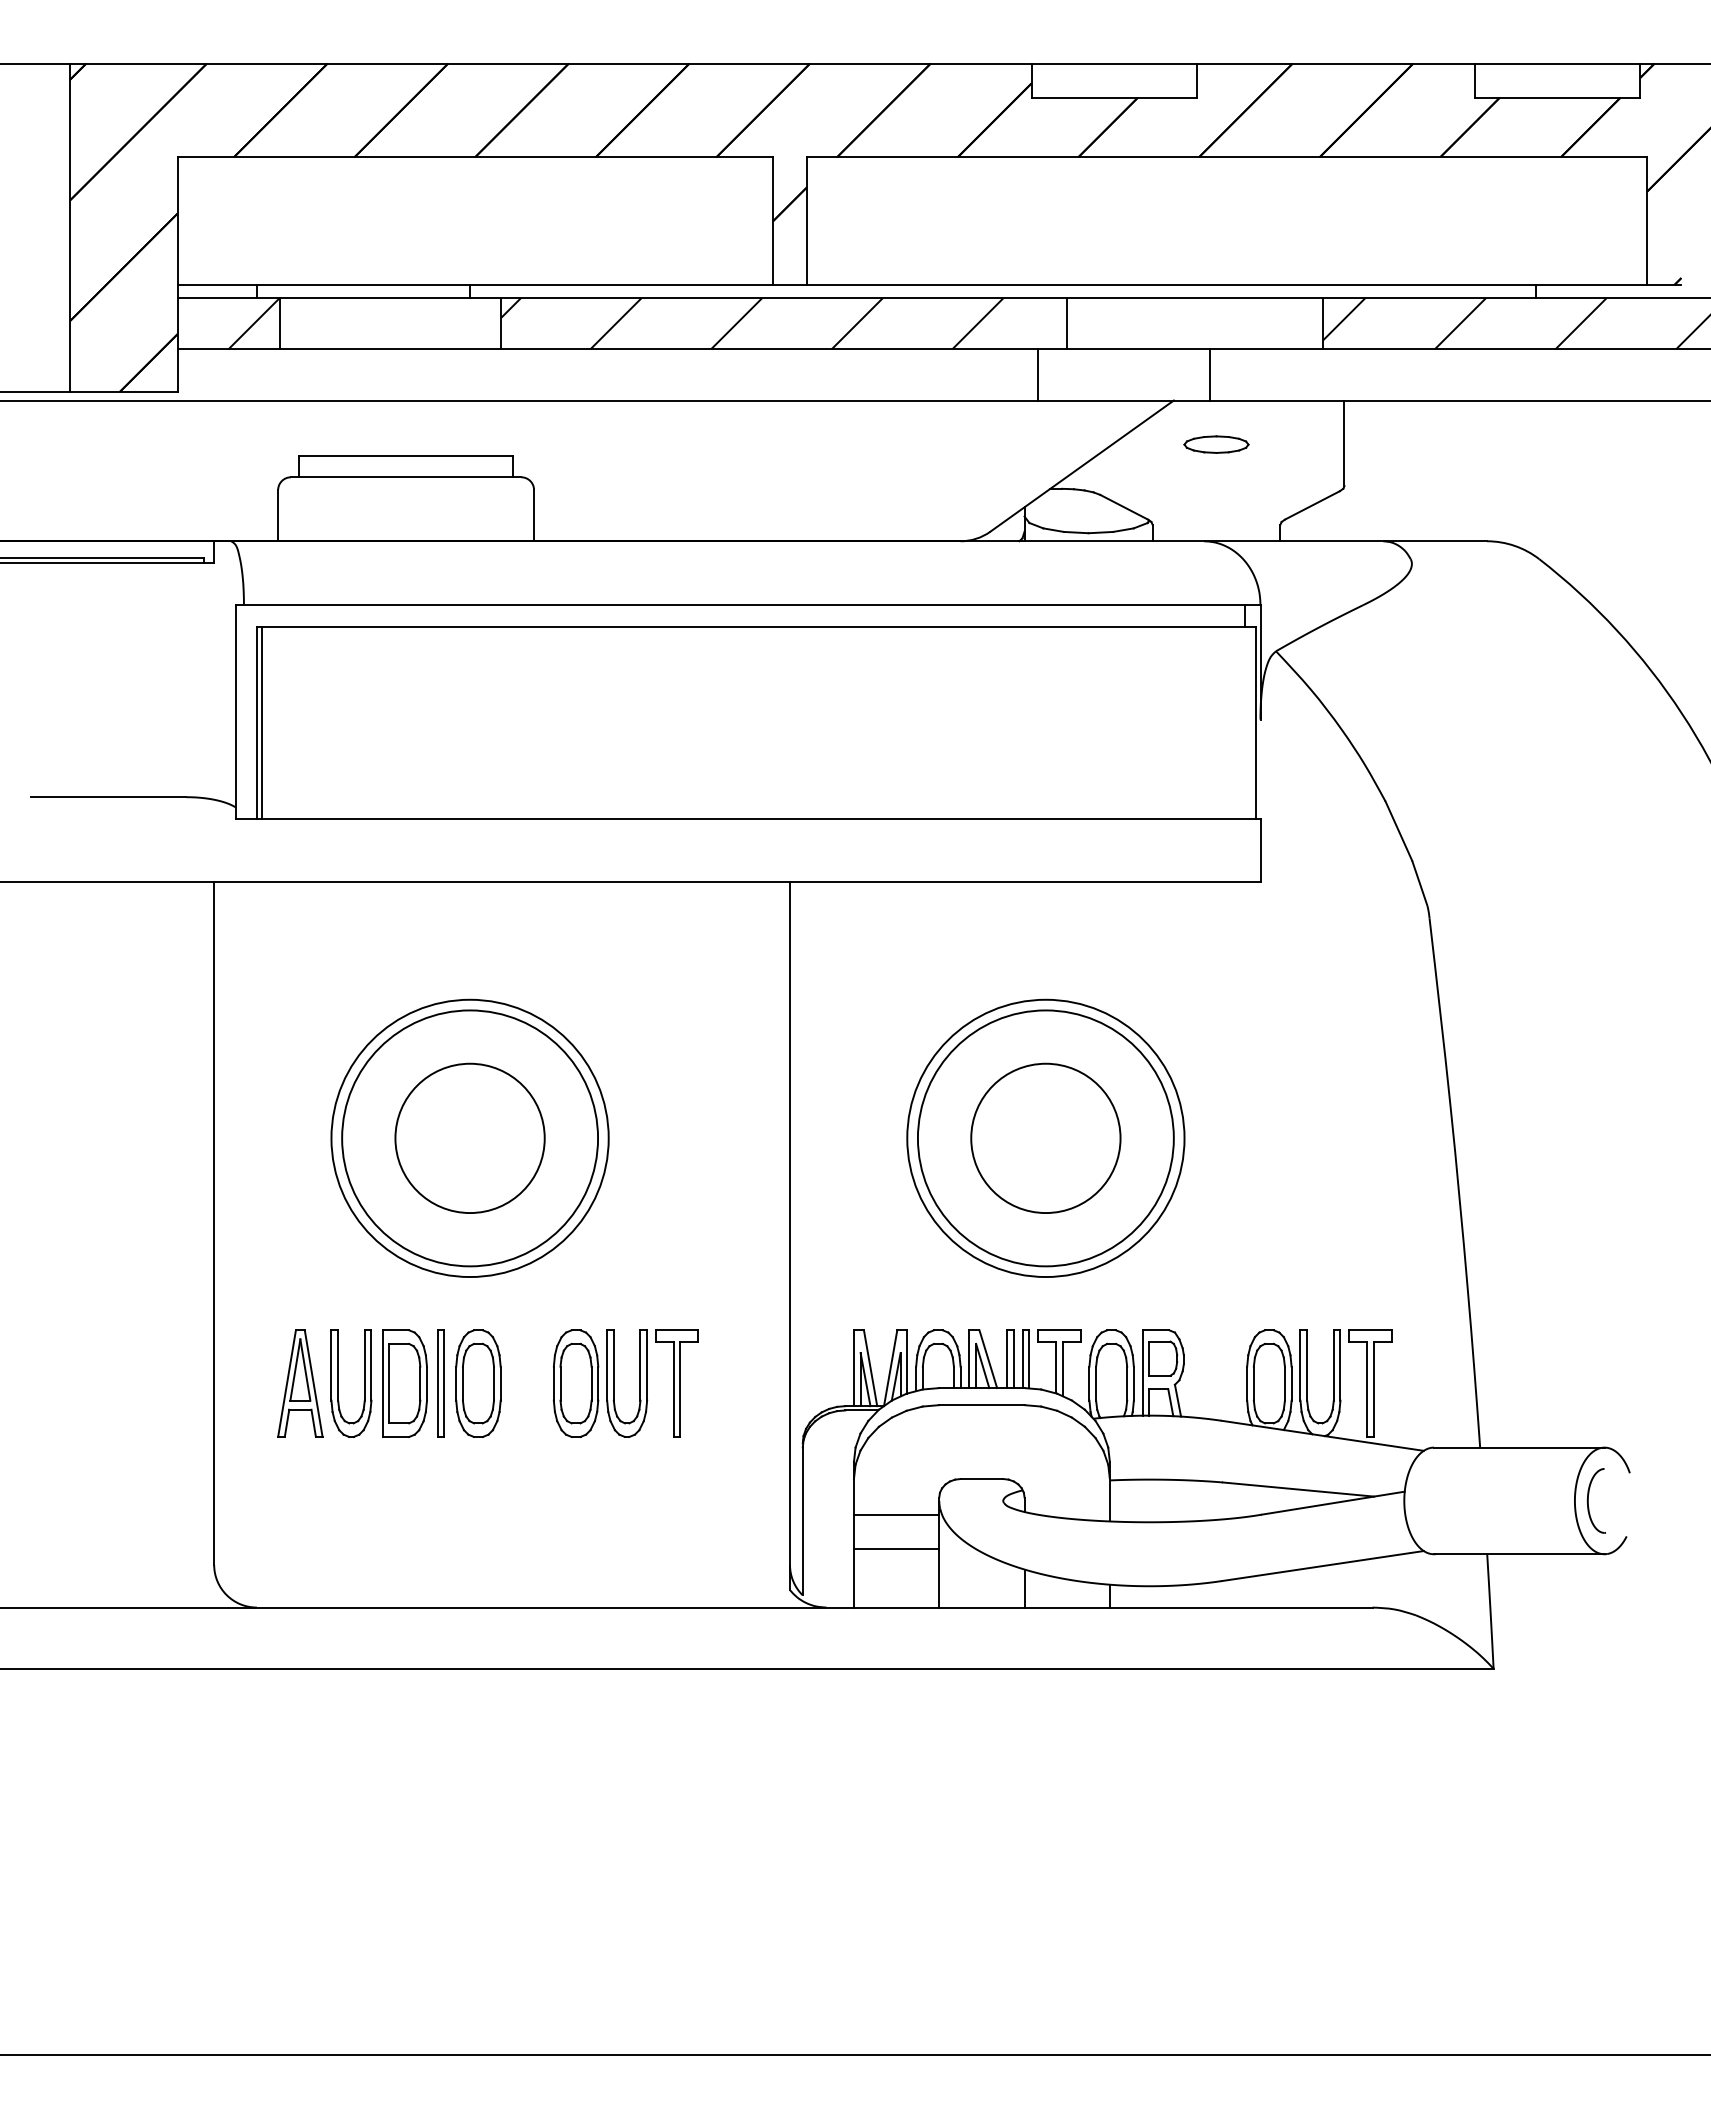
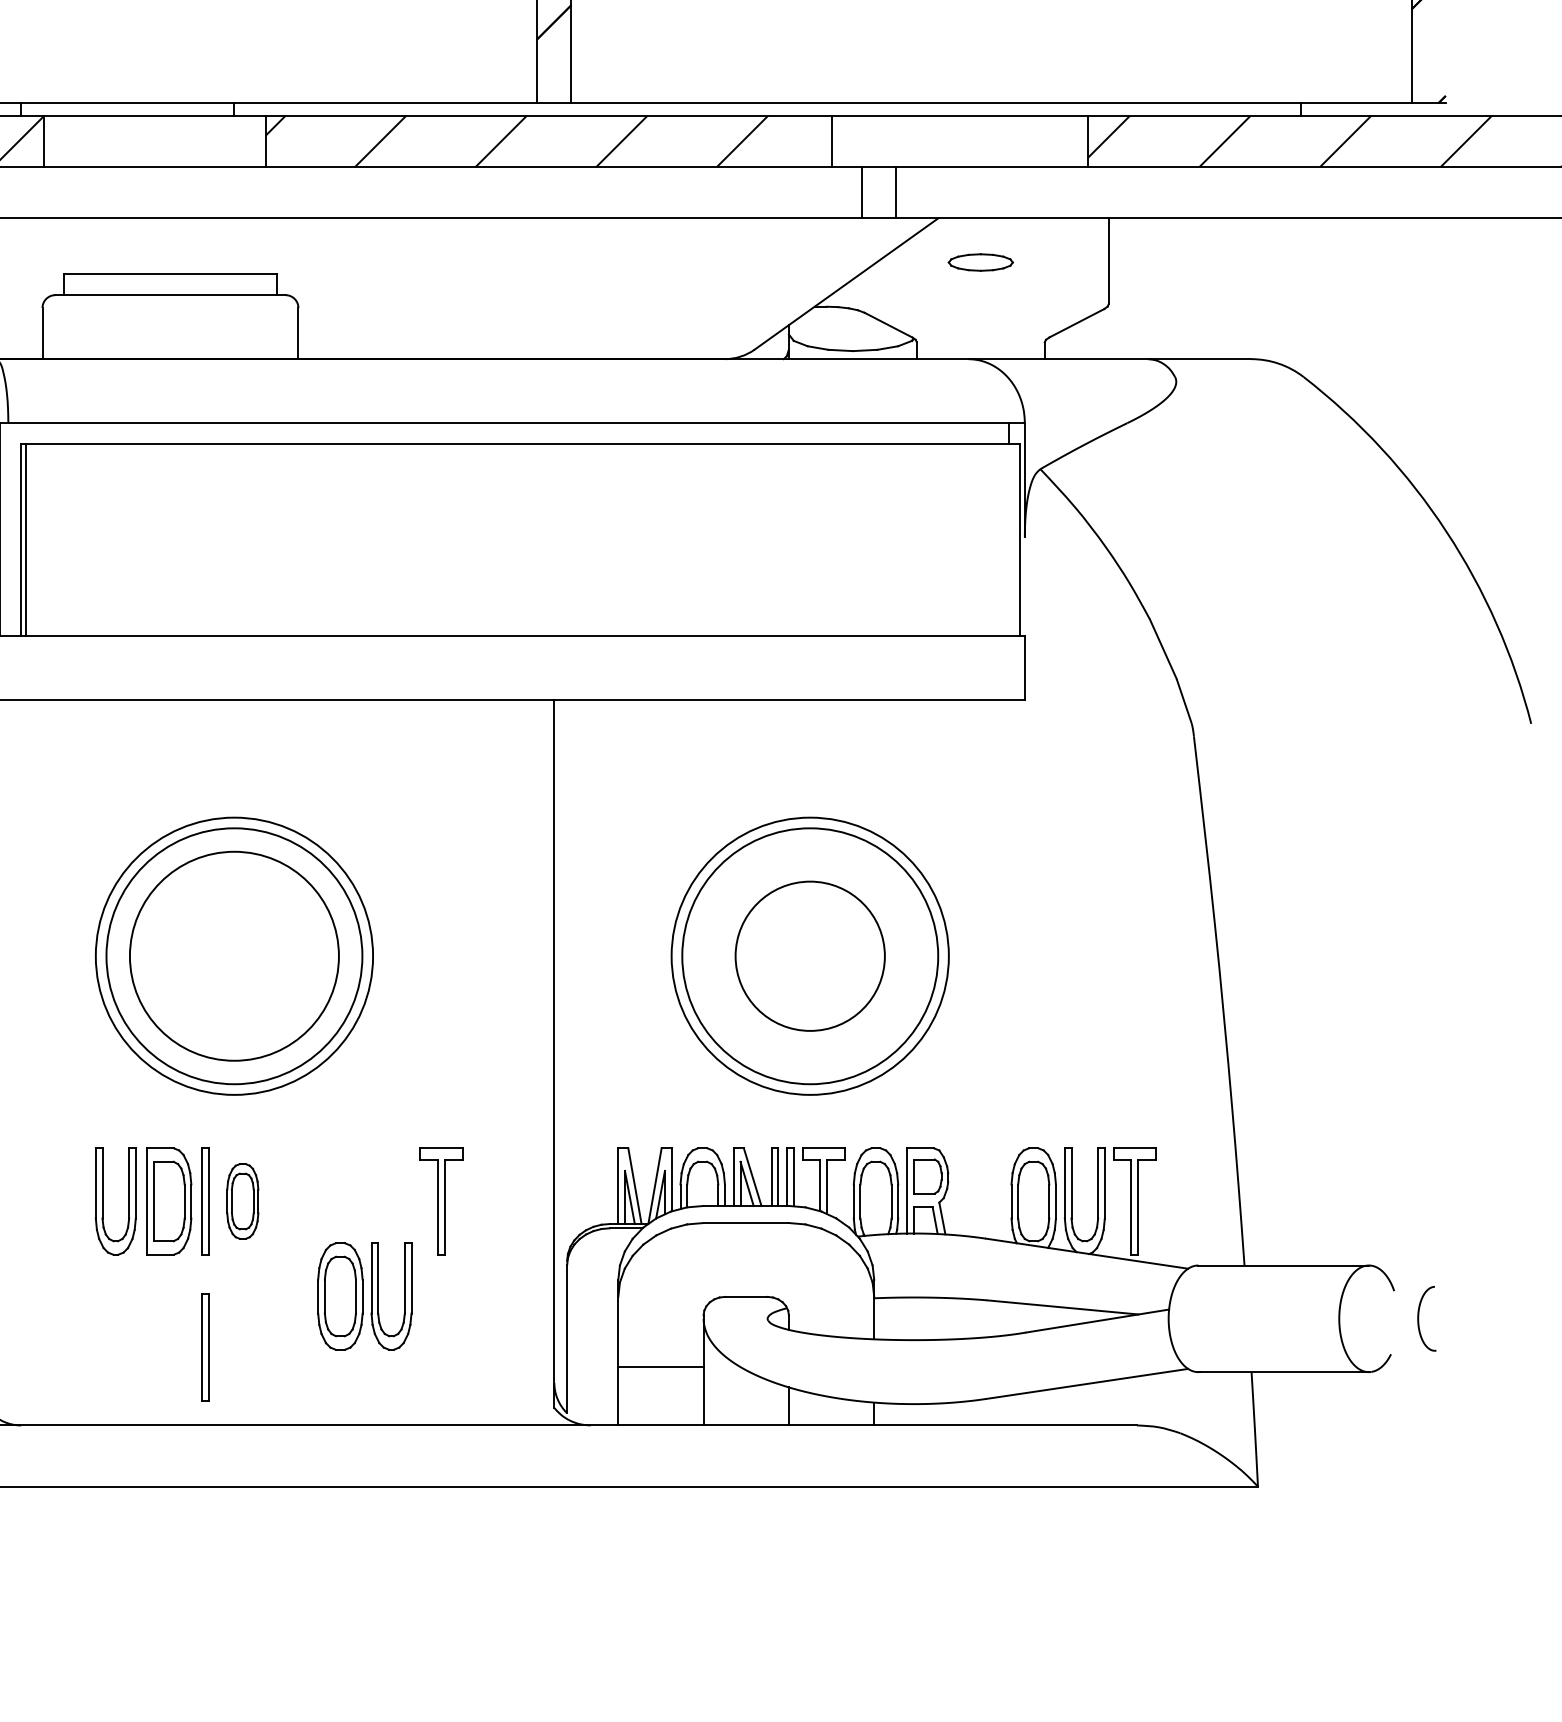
line: (1037, 374) -> (861, 192), moved
line: (1209, 374) -> (895, 192), moved
circle: (469, 1138) -> (233, 956), size x1.4
part: (300, 1383) -> (64, 1201), removed
part: (478, 1383) -> (242, 1201), size x0.7
part: (600, 1383) -> (364, 1296), moved
part: (1588, 1500) -> (1418, 1318), moved
line: (896, 1514) -> (660, 1332), removed
part: (440, 1529) -> (204, 1347), added

